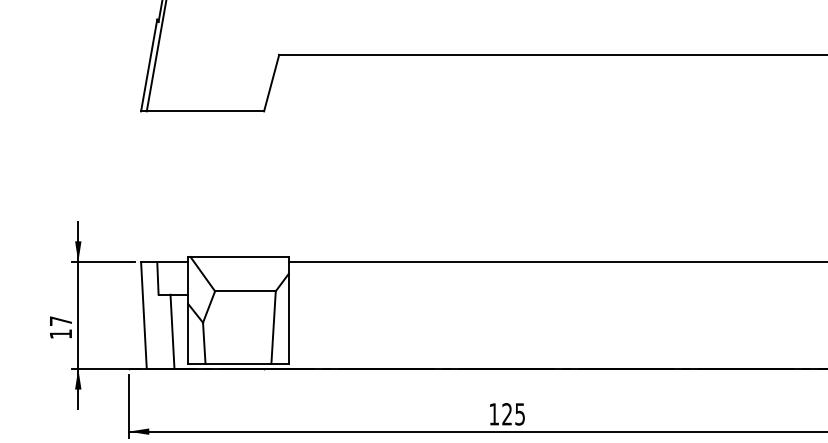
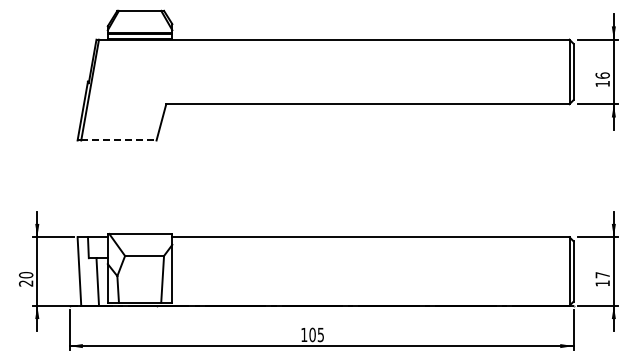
line: (204, 111) -> (118, 140), solid -> dashed
text: (61, 327) -> (26, 279), 17 -> 20
text: (507, 413) -> (312, 334), 125 -> 105

